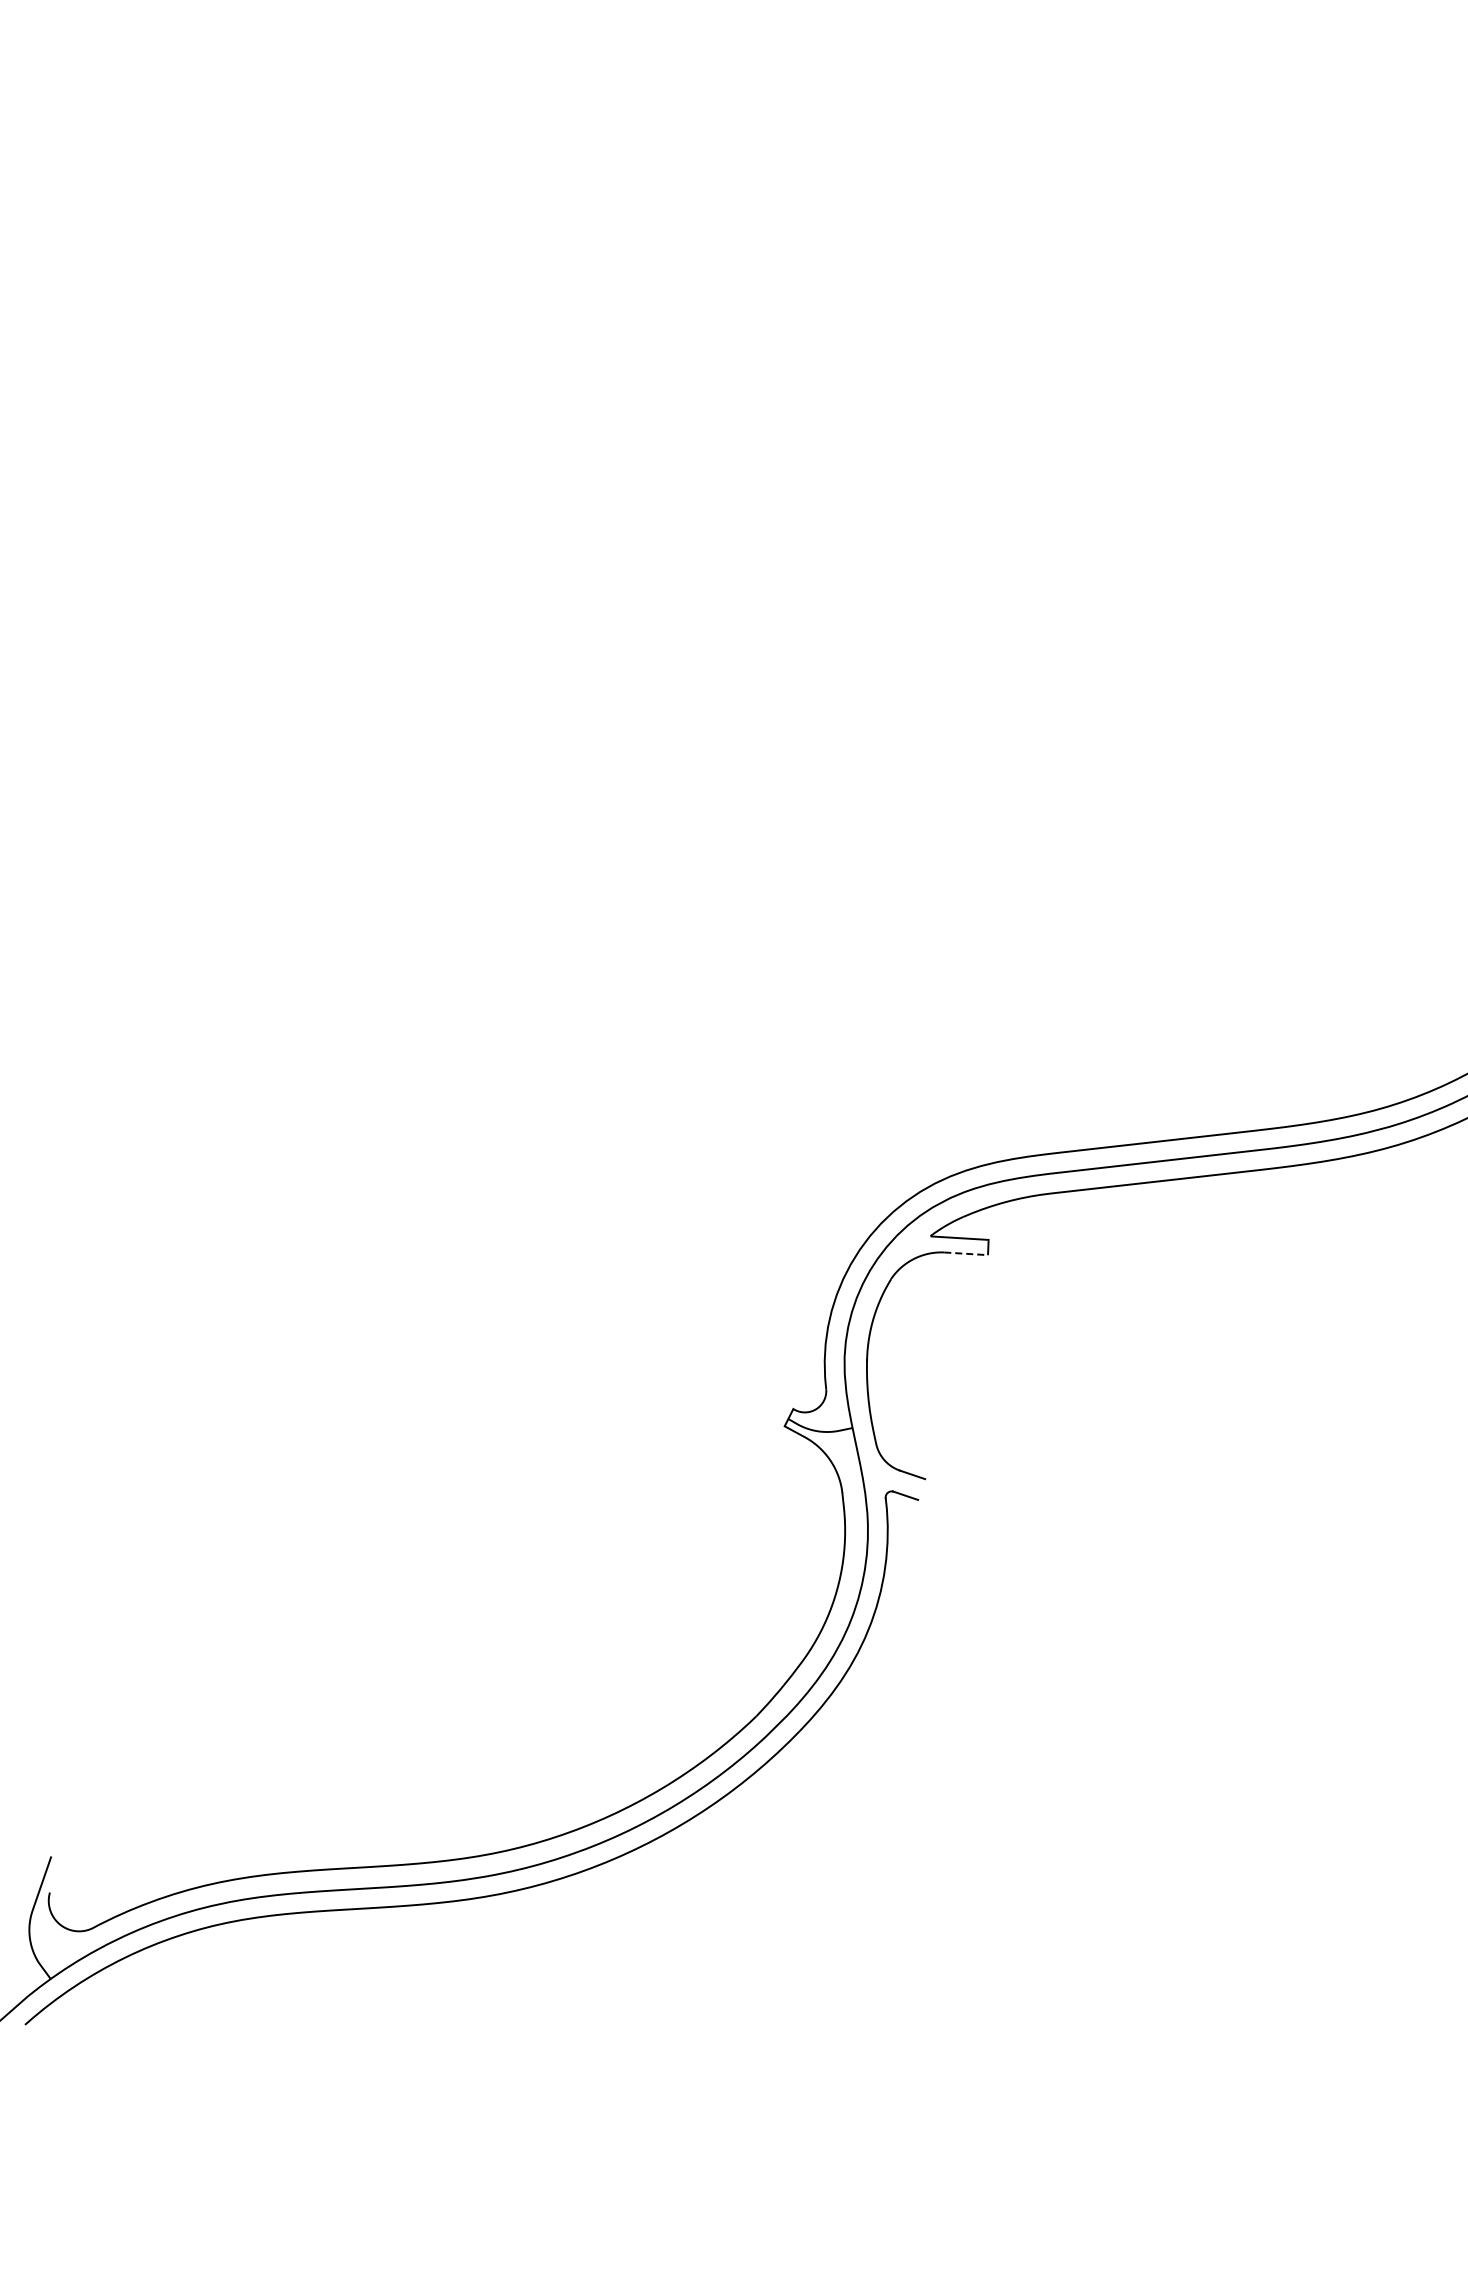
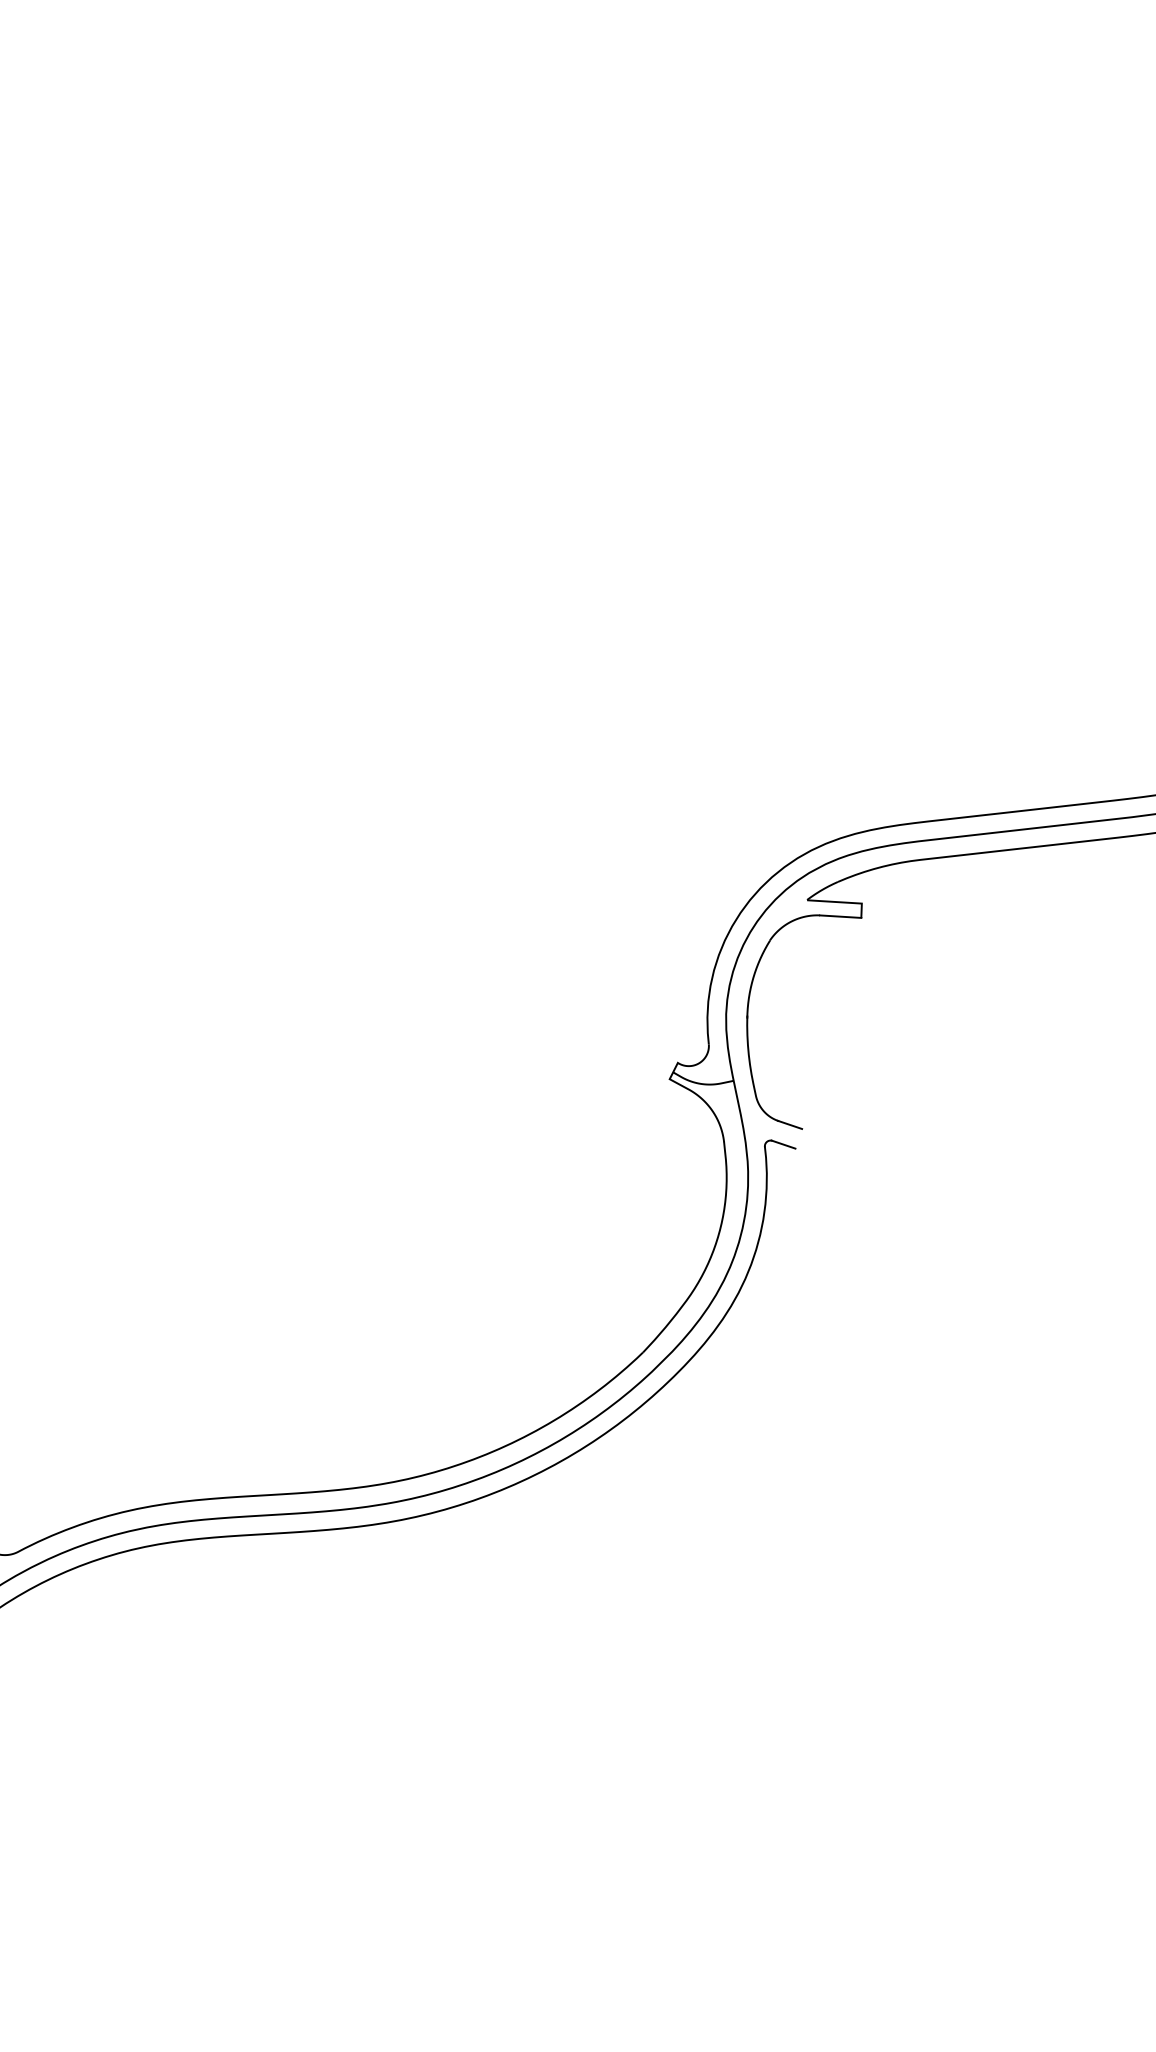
line: (966, 1253) -> (841, 916), dashed -> solid

